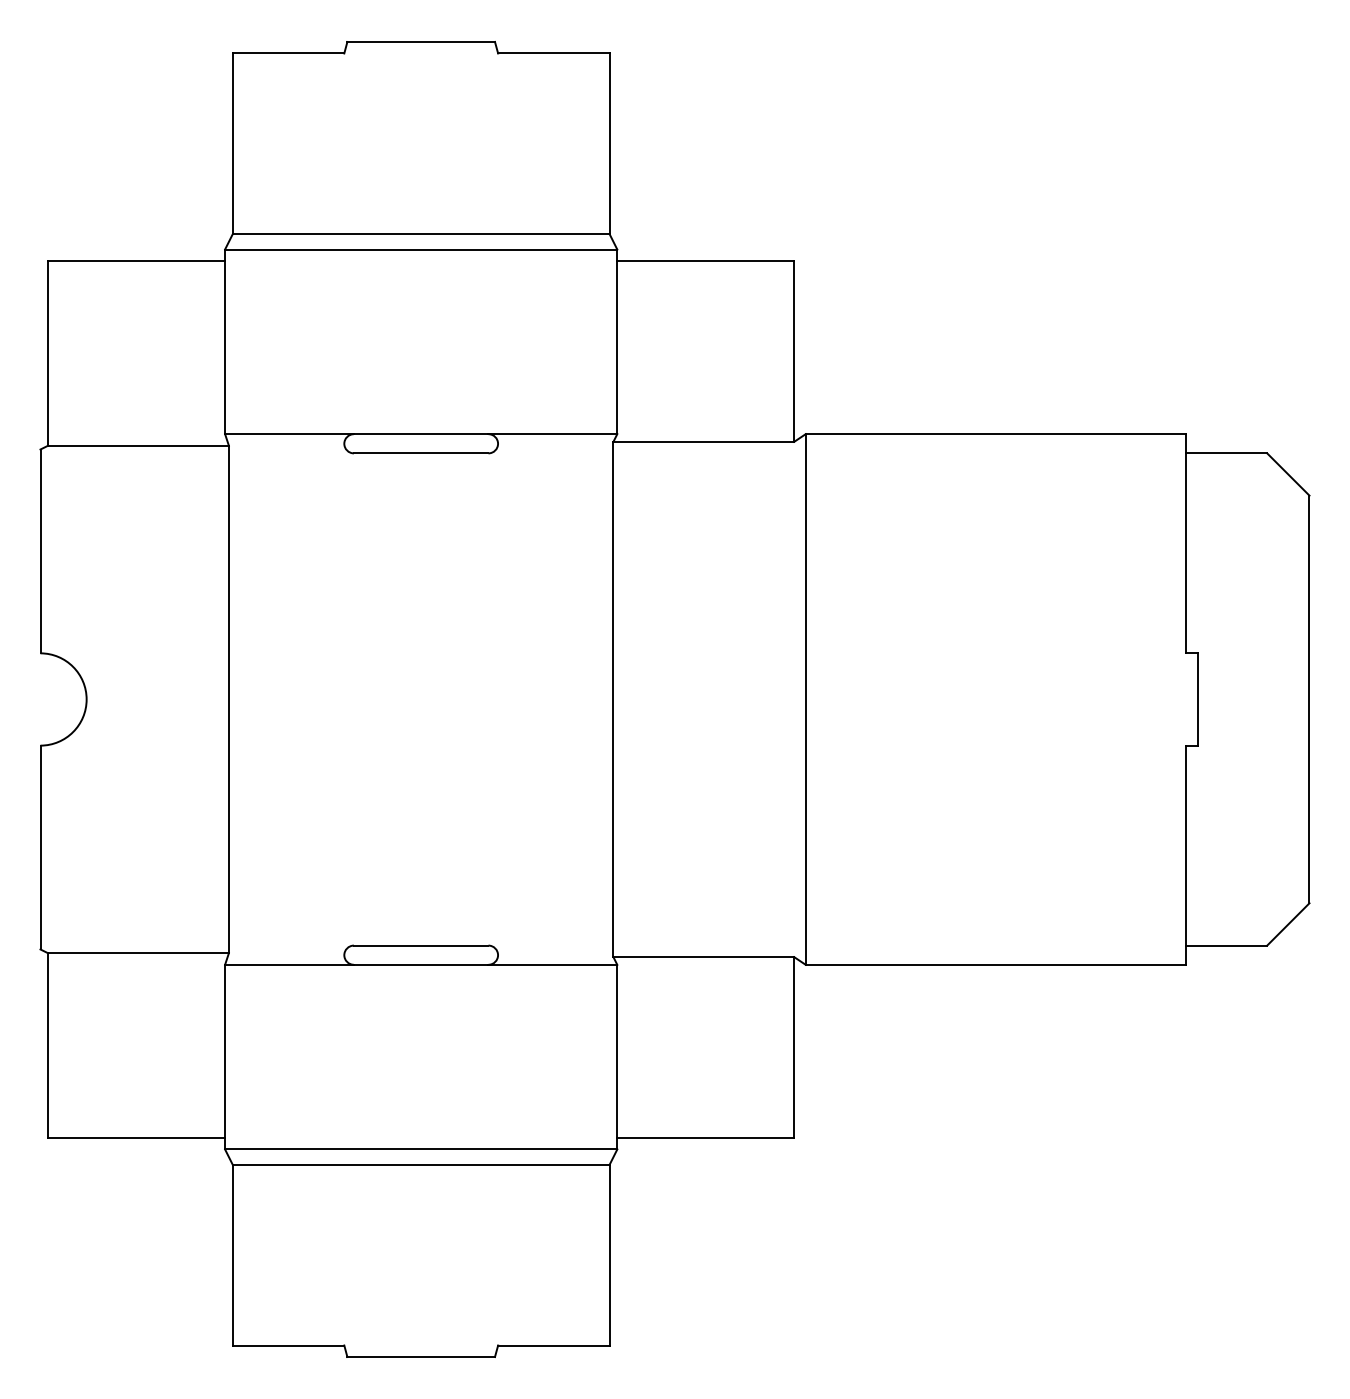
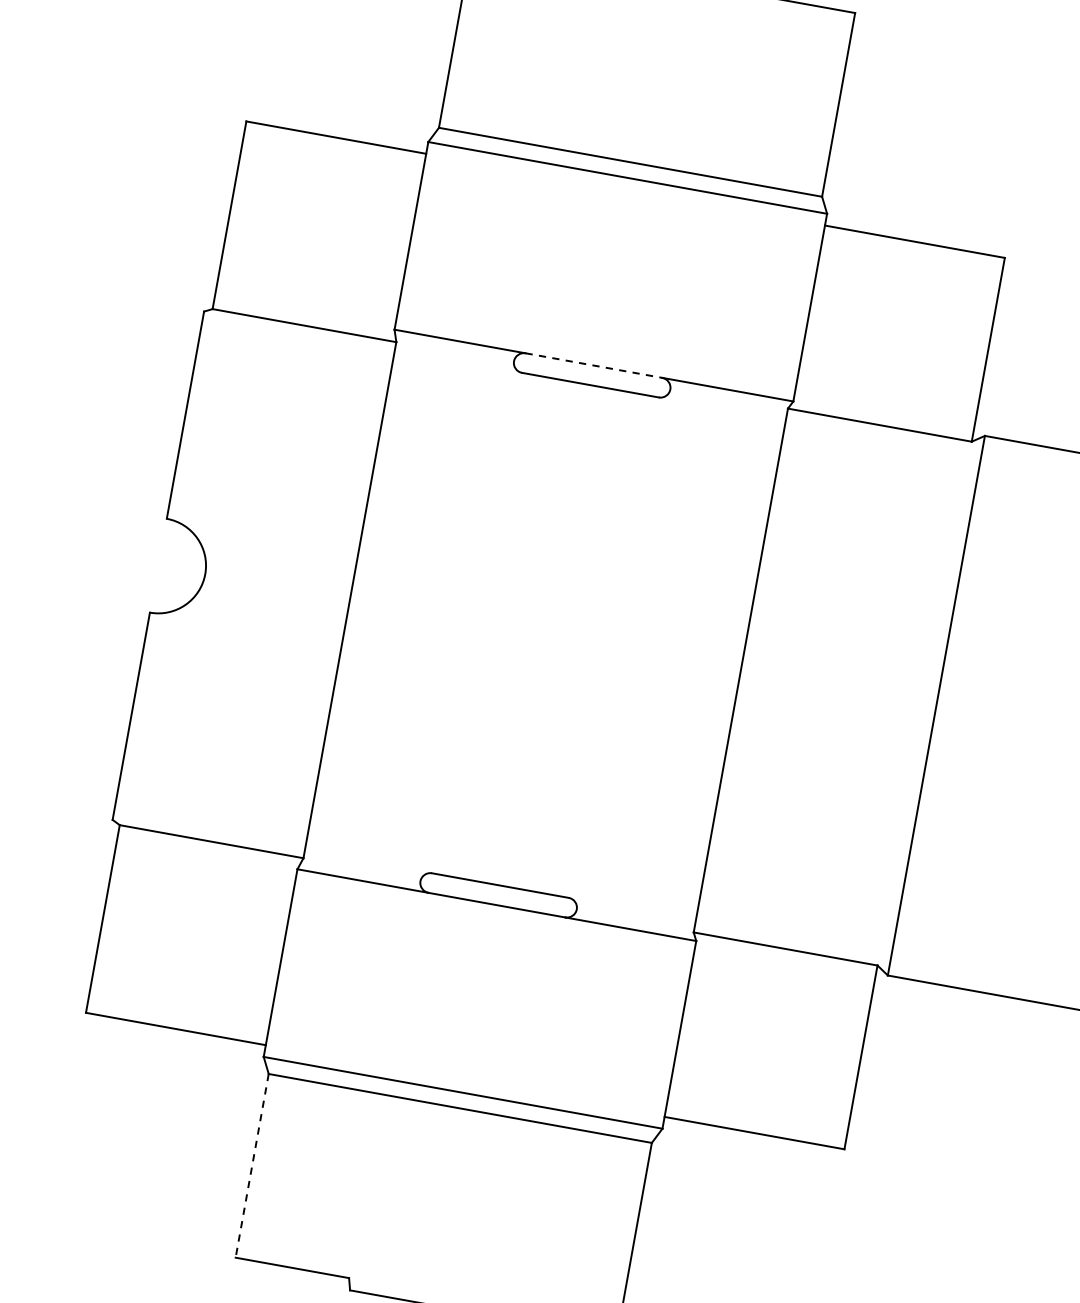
line: (421, 434) -> (594, 366), solid -> dashed
line: (232, 1255) -> (251, 1166), solid -> dashed

